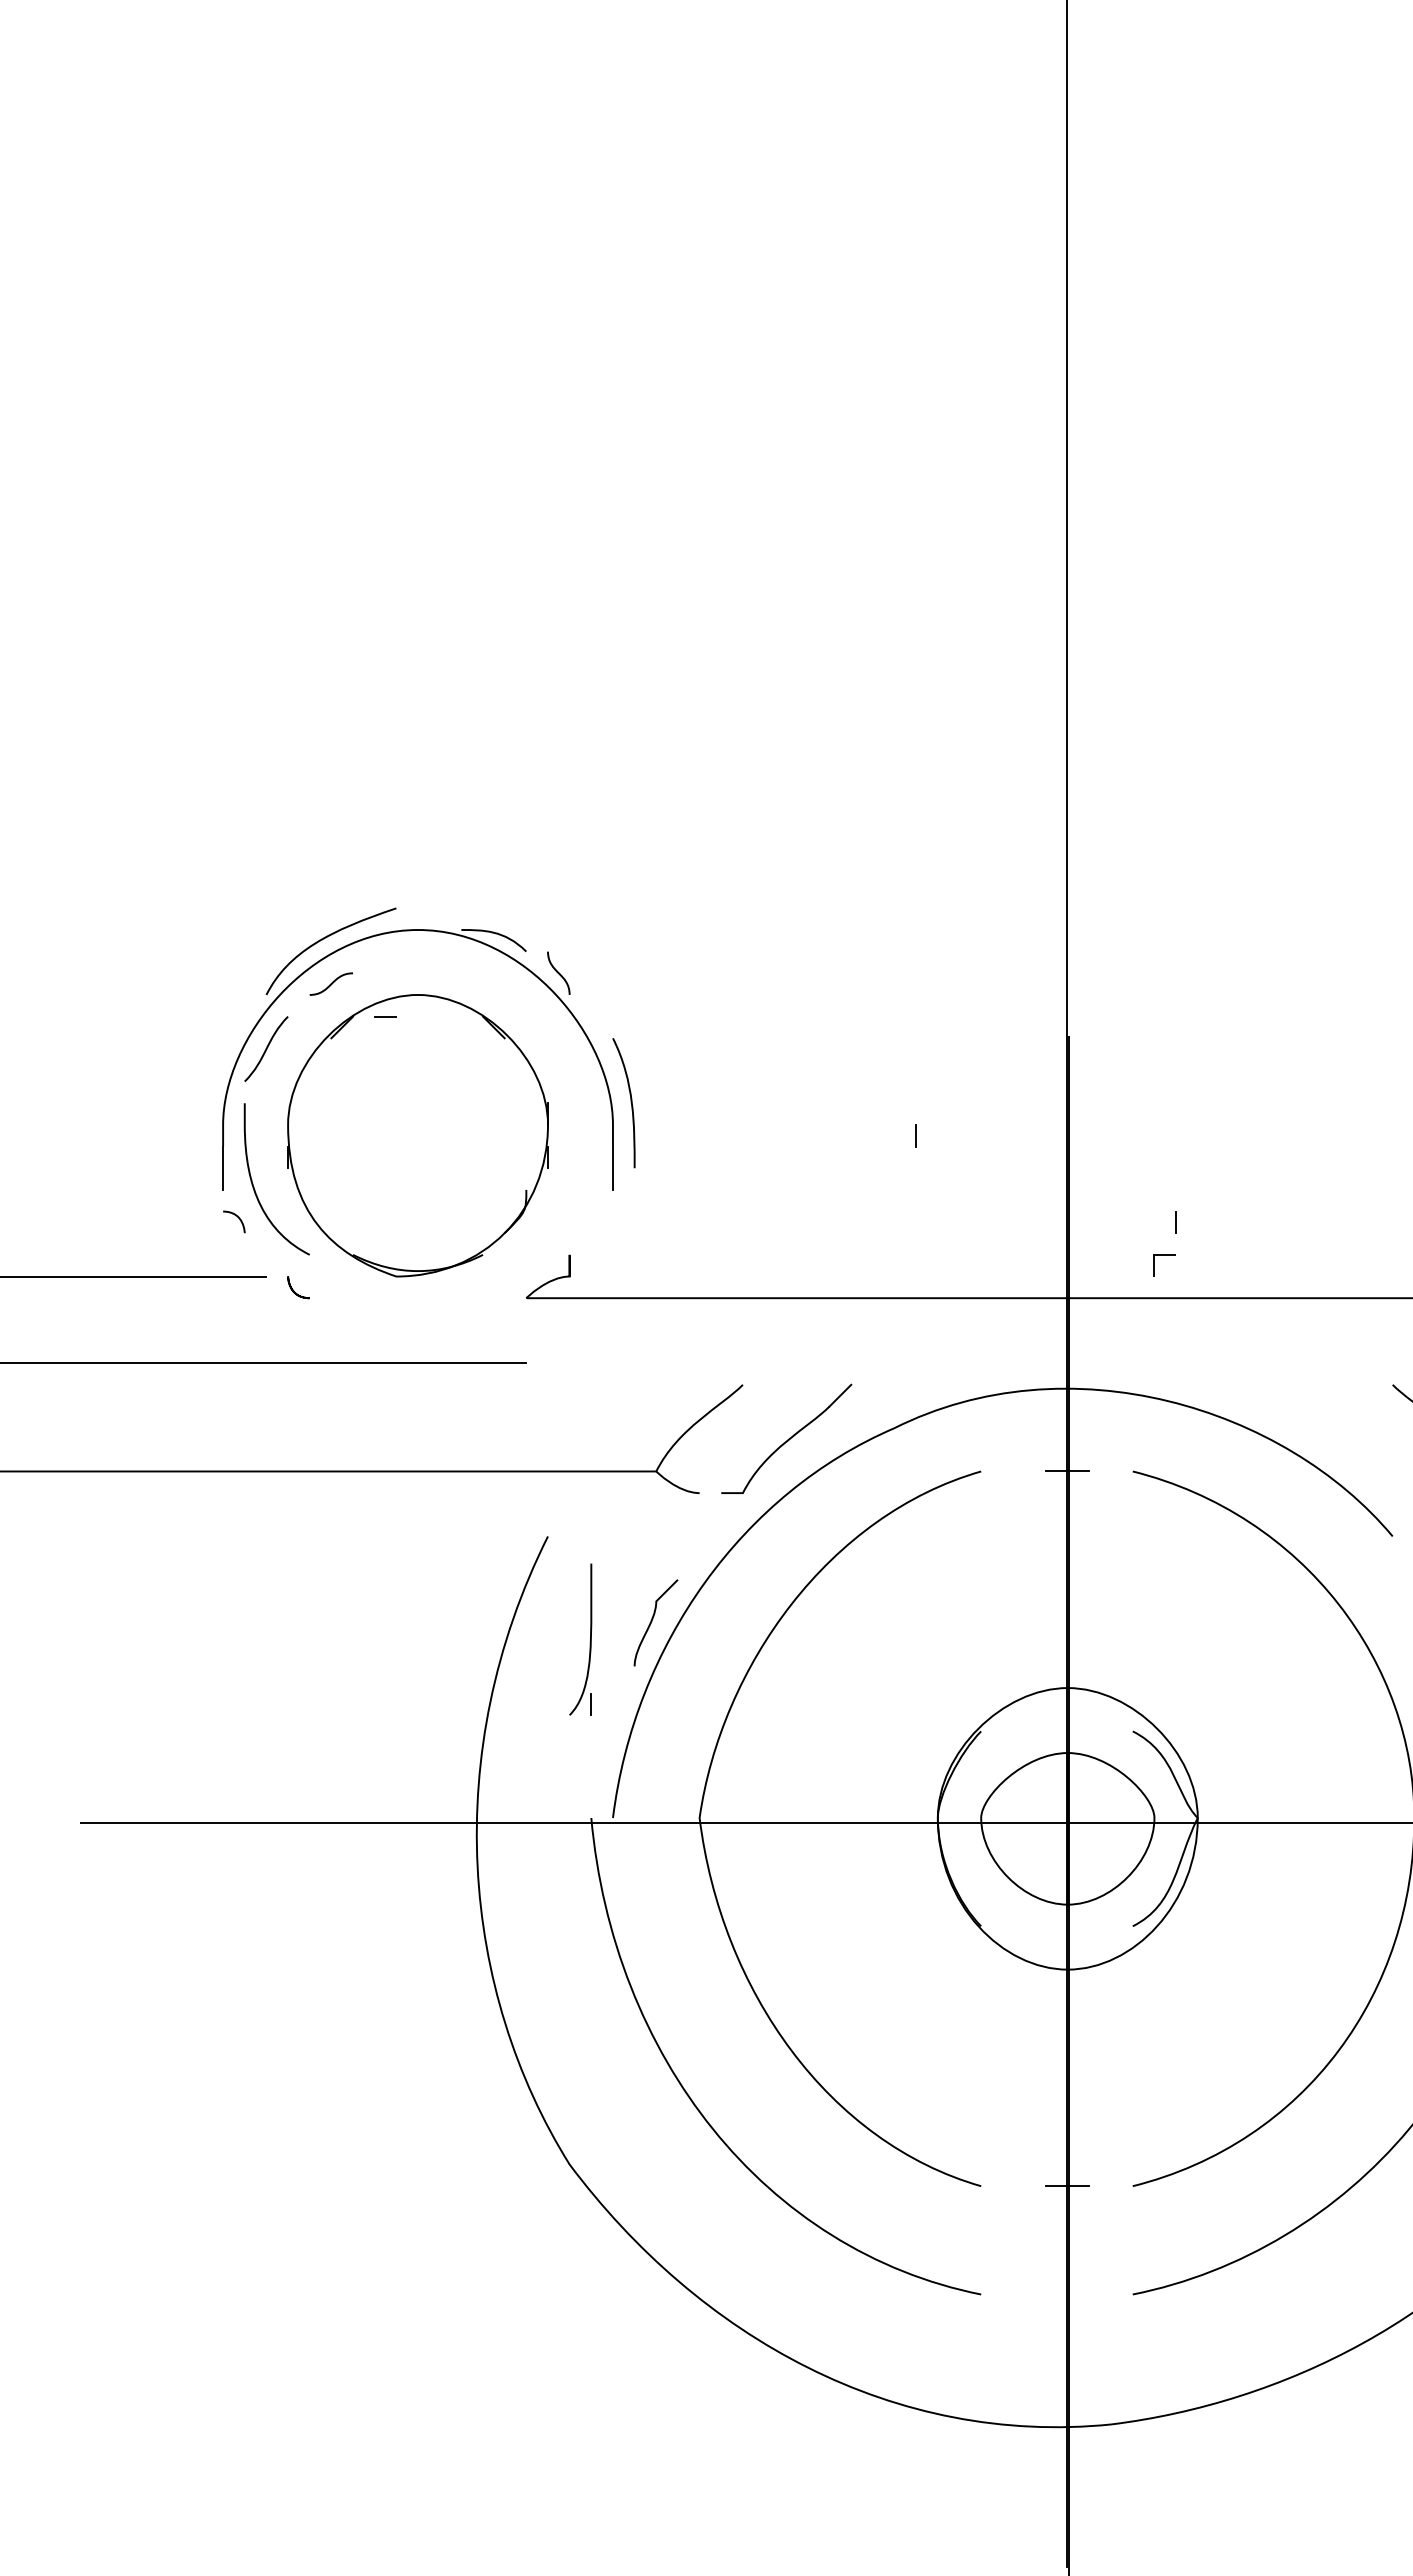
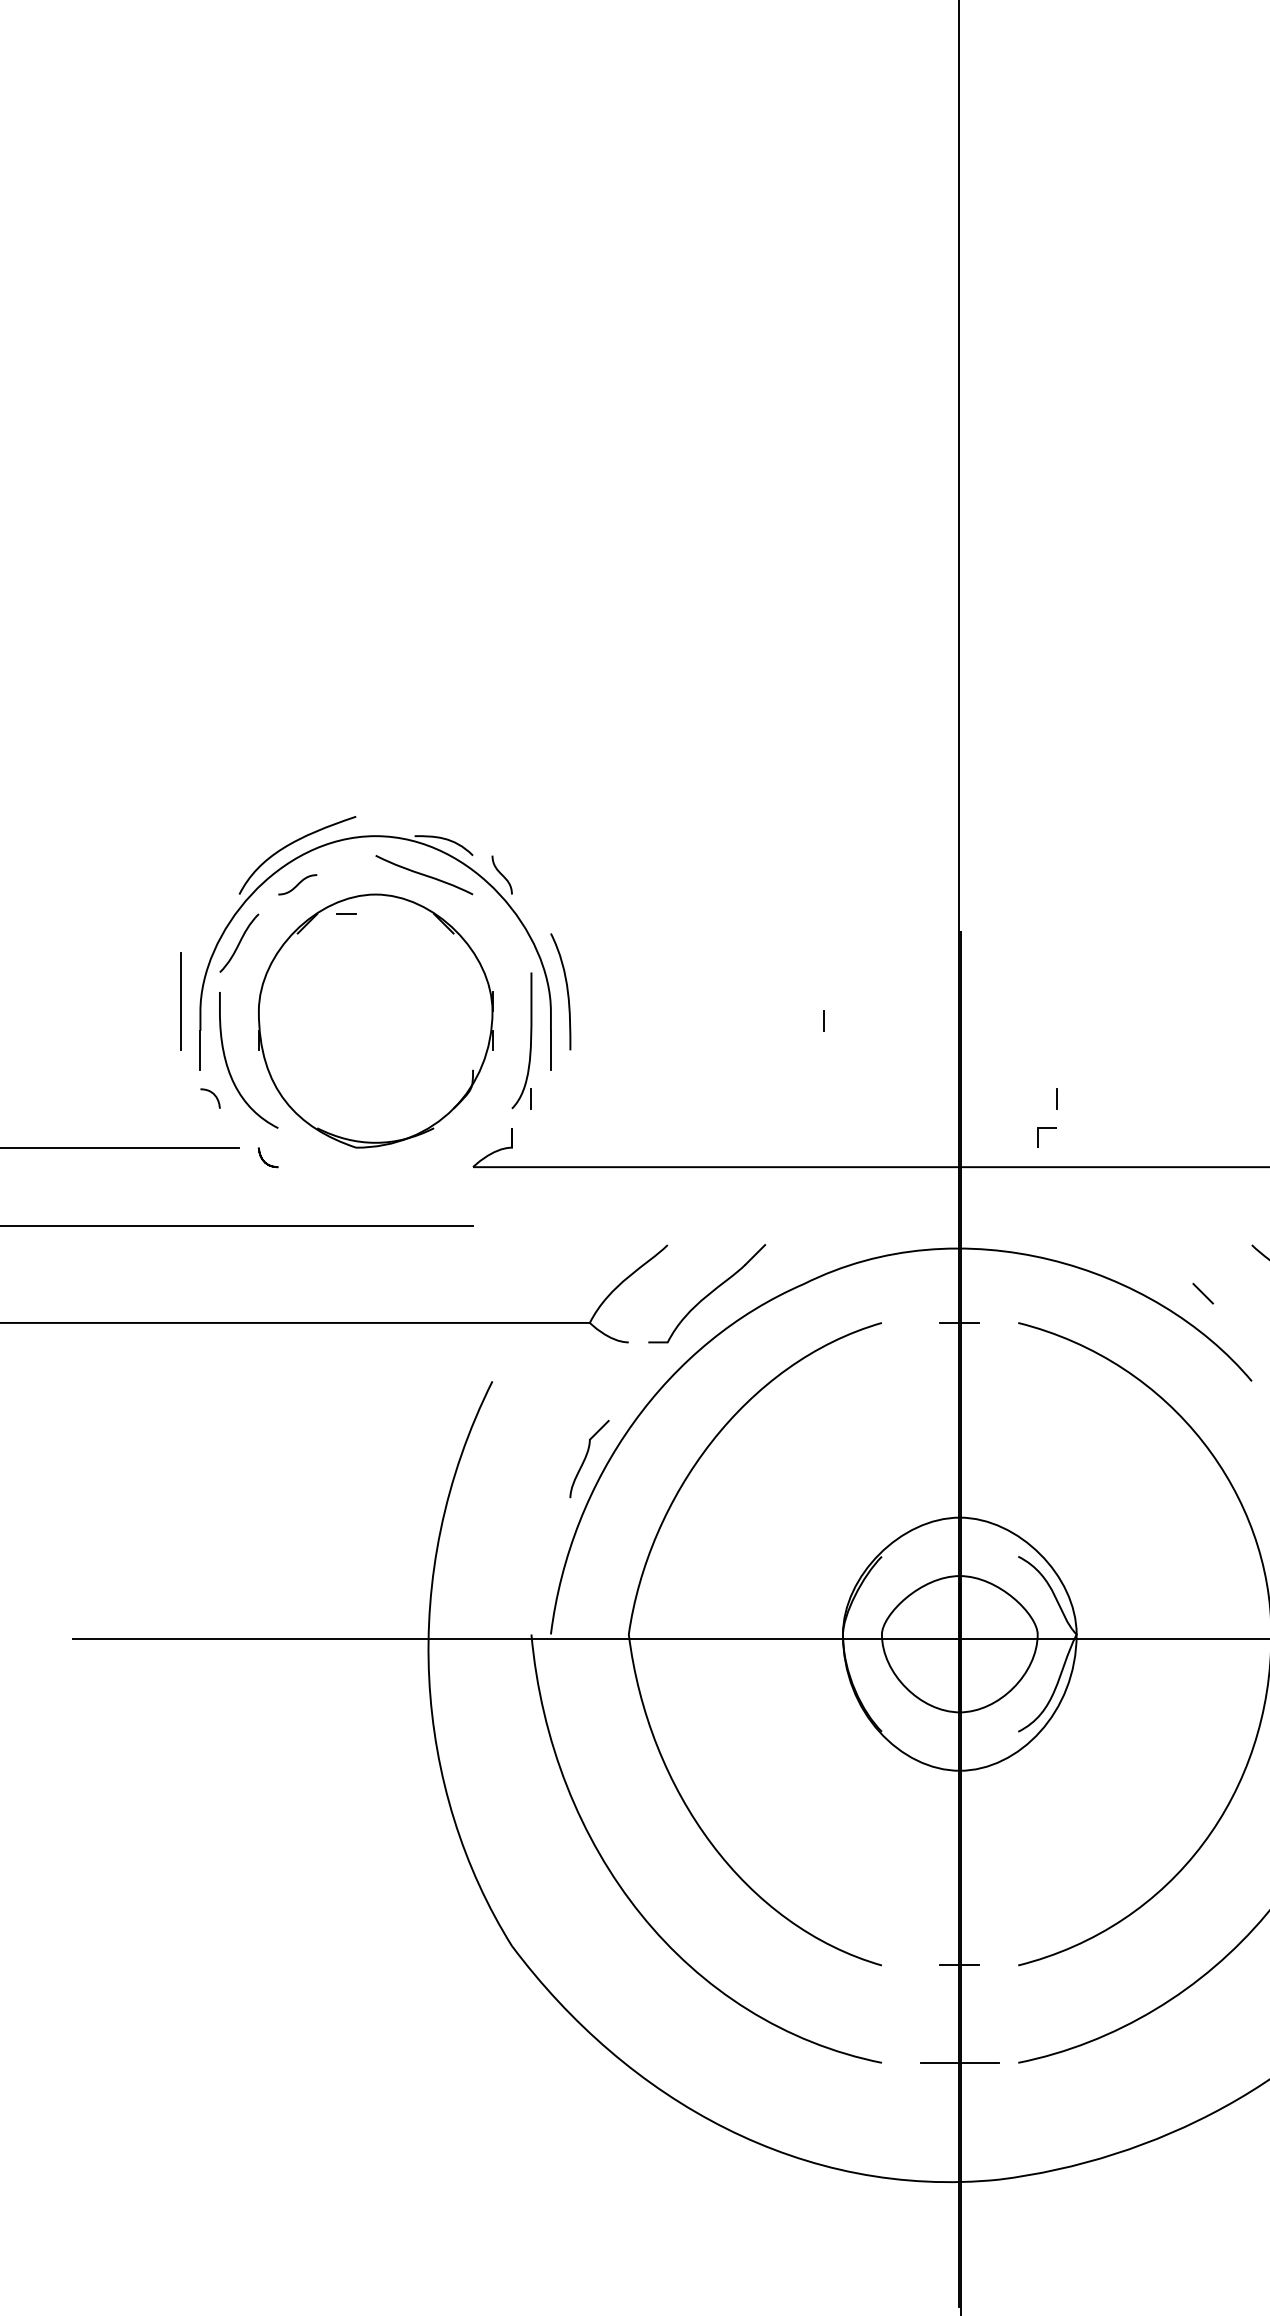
curve: (471, 973) -> (423, 875), added
line: (201, 1113) -> (181, 1001), added
line: (1338, 1438) -> (1203, 1293), added
part: (589, 1641) -> (529, 1042), moved
line: (1067, 2294) -> (959, 2062), added

